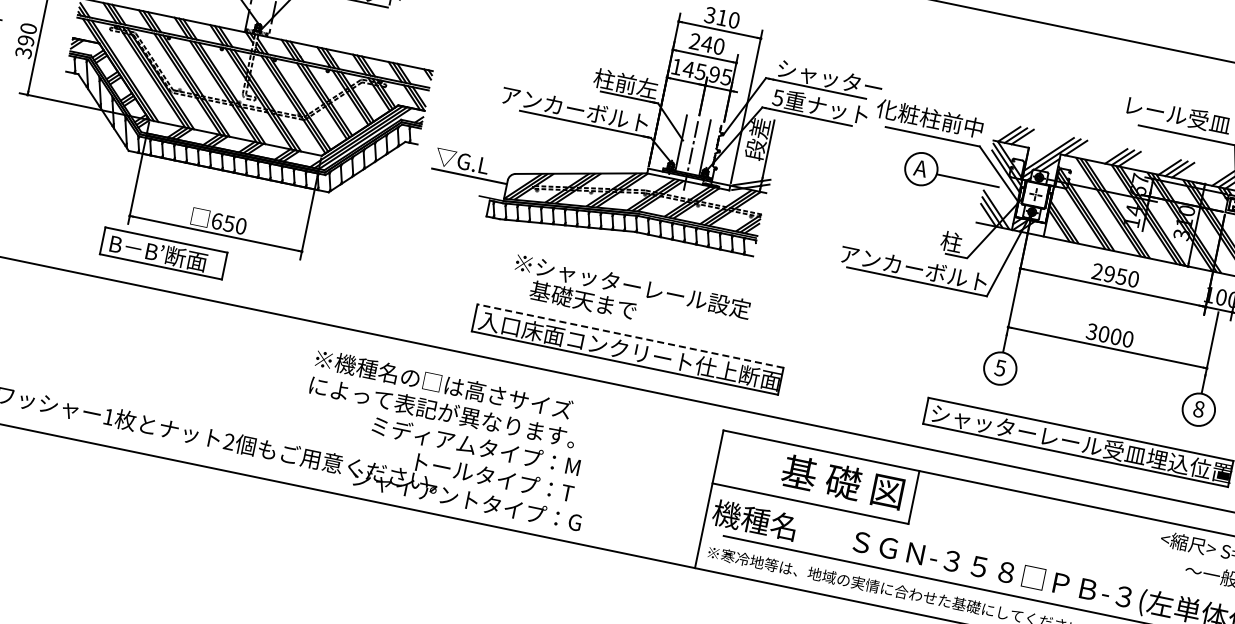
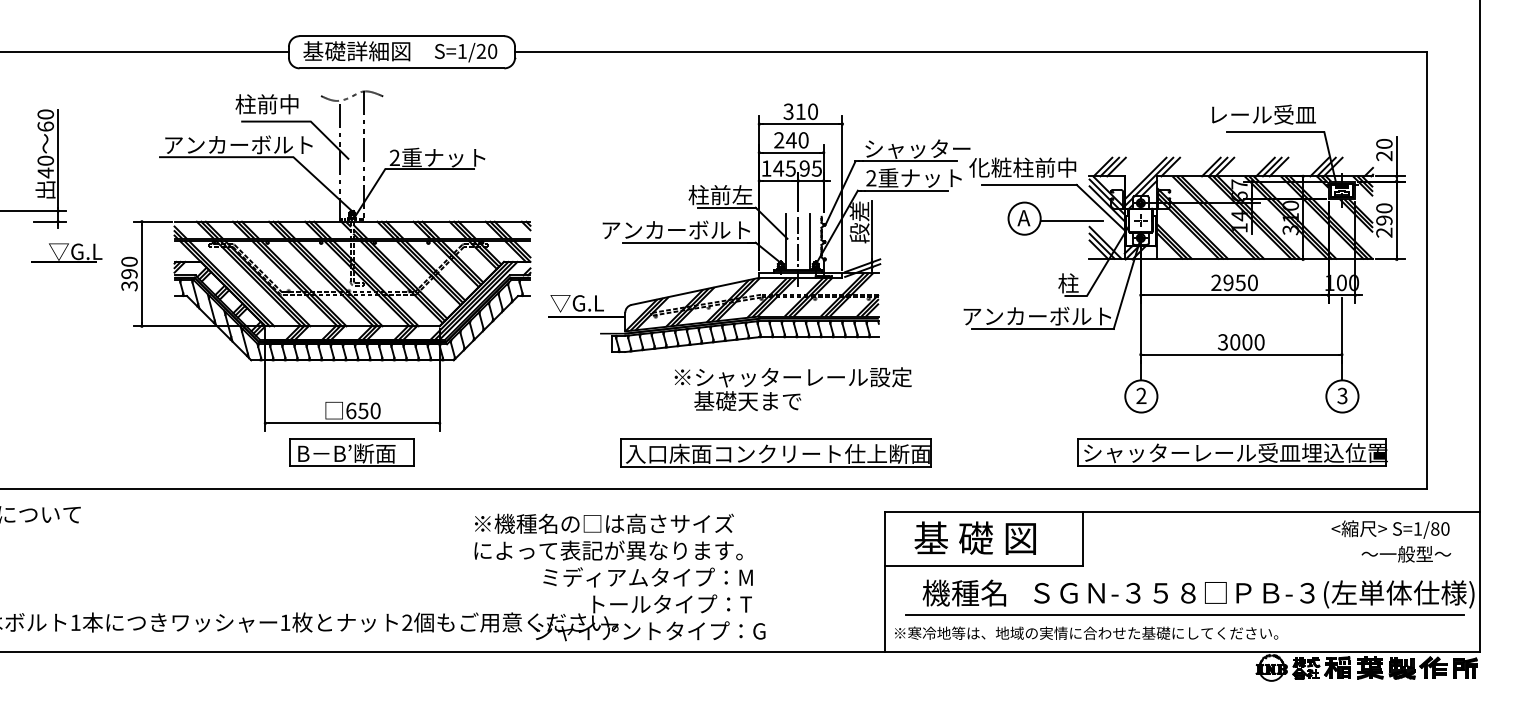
text: (778, 98) -> (871, 178), 5 -> 2
part: (163, 253) -> (351, 452), moved
text: (629, 298) -> (792, 389), moved
line: (630, 336) -> (775, 439), dashed -> solid
text: (1000, 367) -> (1141, 395), 5 -> 2
text: (1199, 408) -> (1342, 395), 8 -> 3
text: (842, 481) -> (974, 537), moved
text: (754, 519) -> (964, 592), moved

